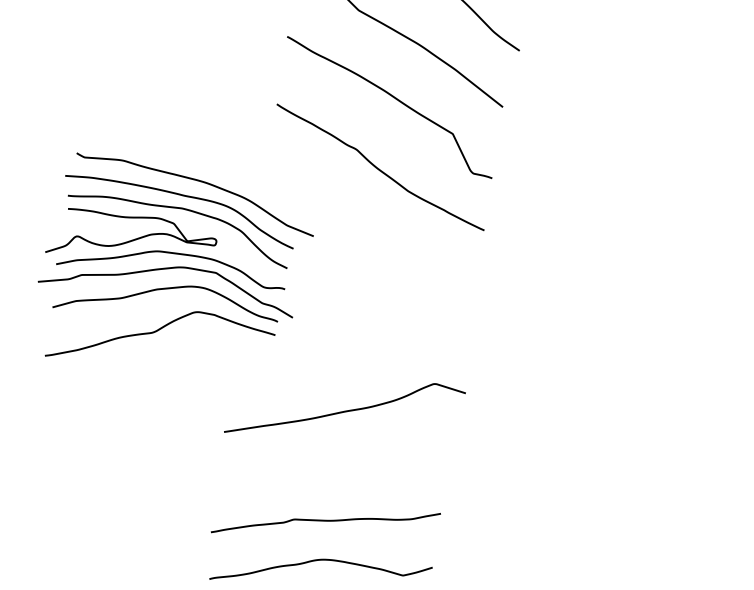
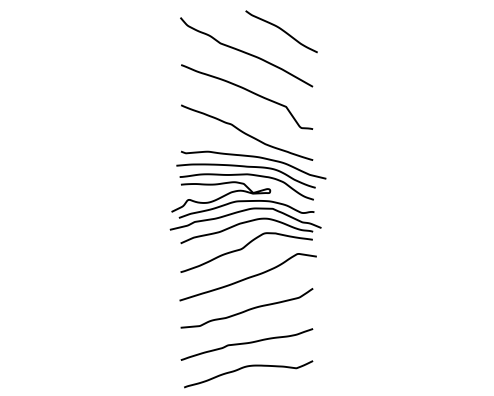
part: (172, 270) -> (247, 211), moved
curve: (334, 464) -> (246, 309), added

